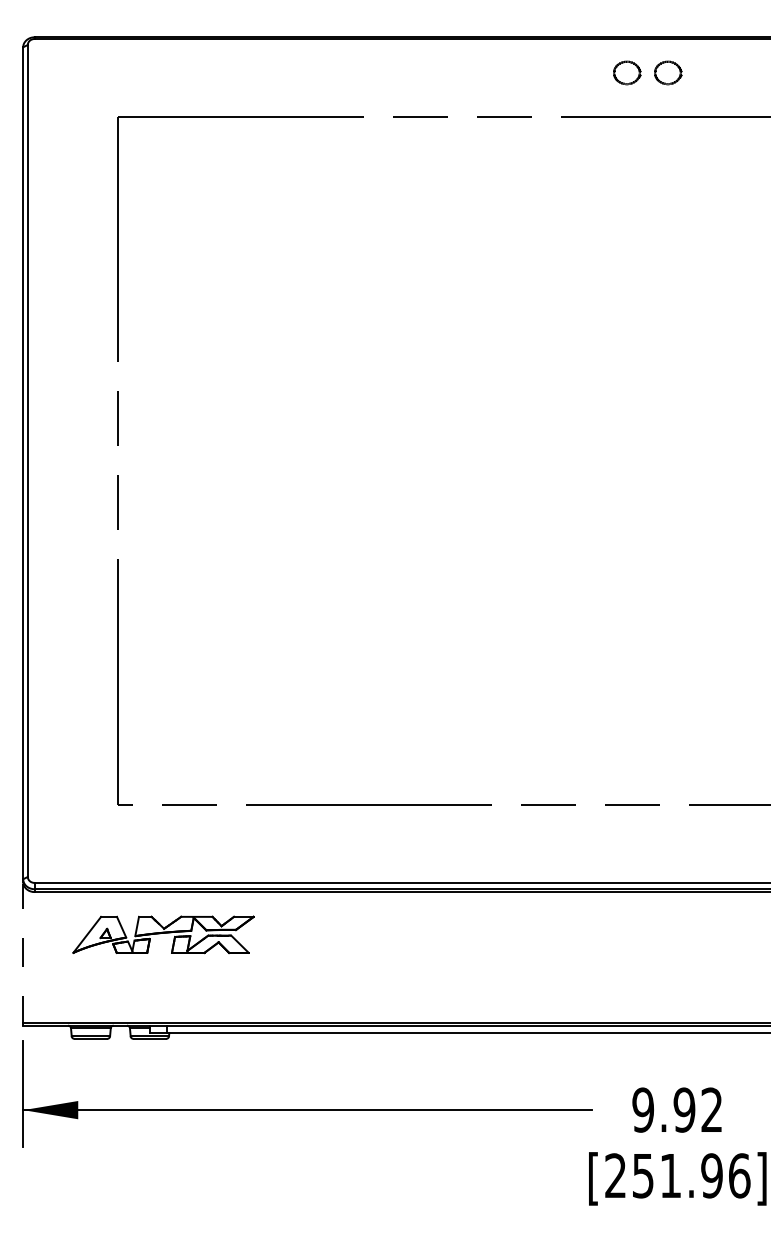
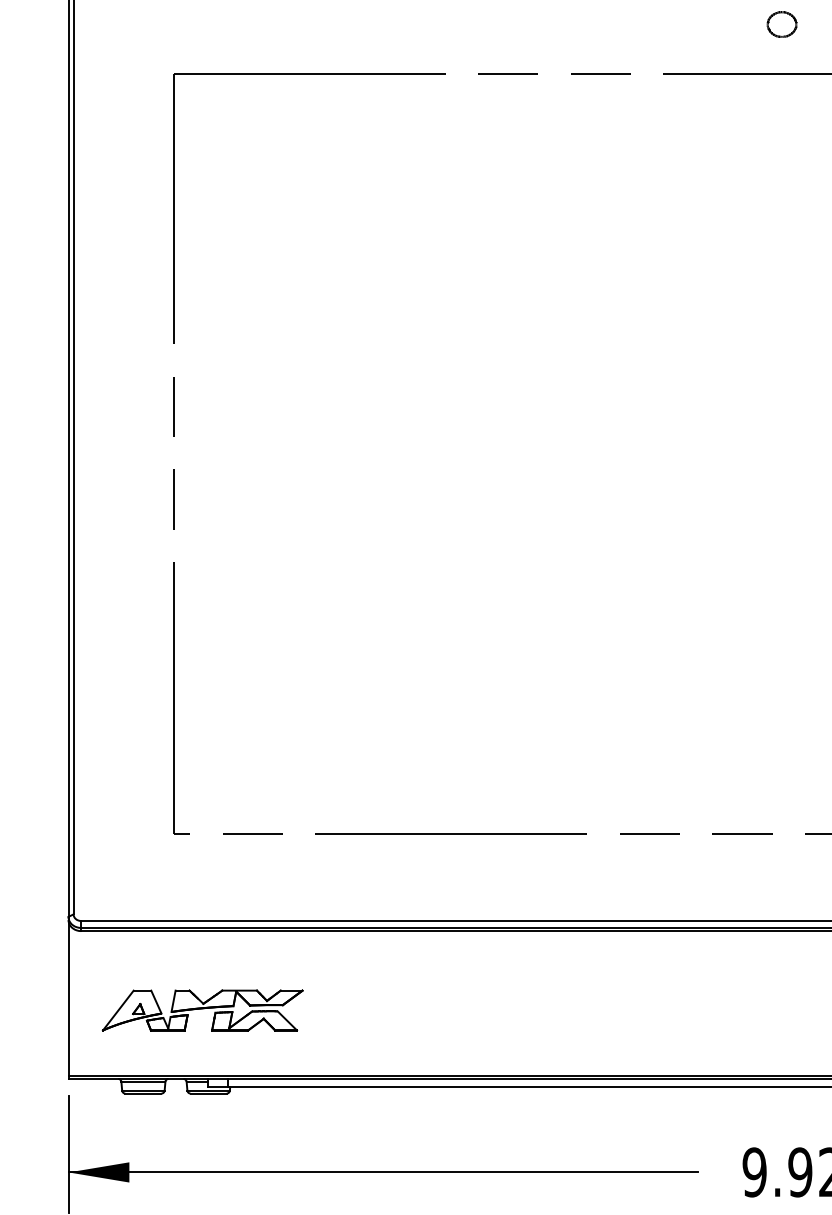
part: (627, 72) -> (737, 24), removed
part: (163, 934) -> (202, 1010), moved
line: (23, 954) -> (68, 1000), dashed -> solid

